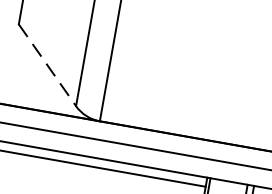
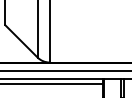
line: (47, 65) -> (21, 41), dashed -> solid

